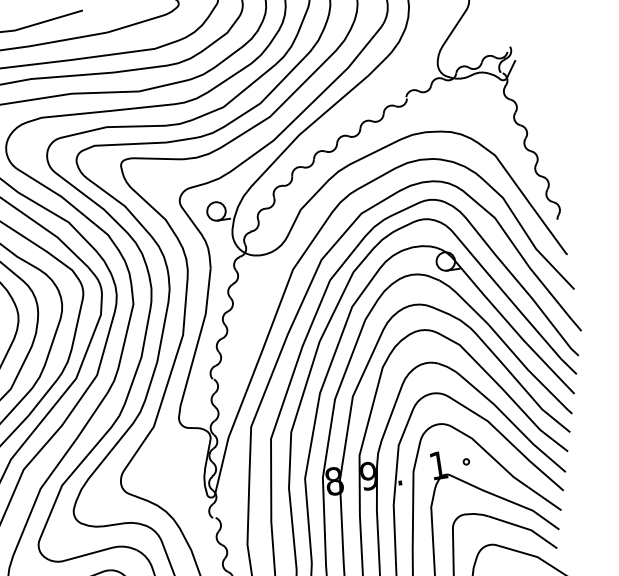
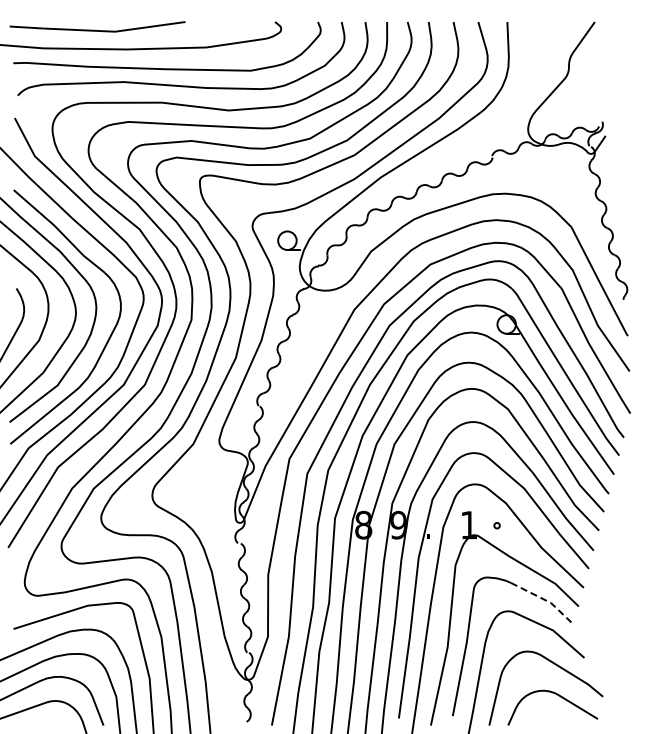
line: (525, 528) -> (545, 600), solid -> dashed

